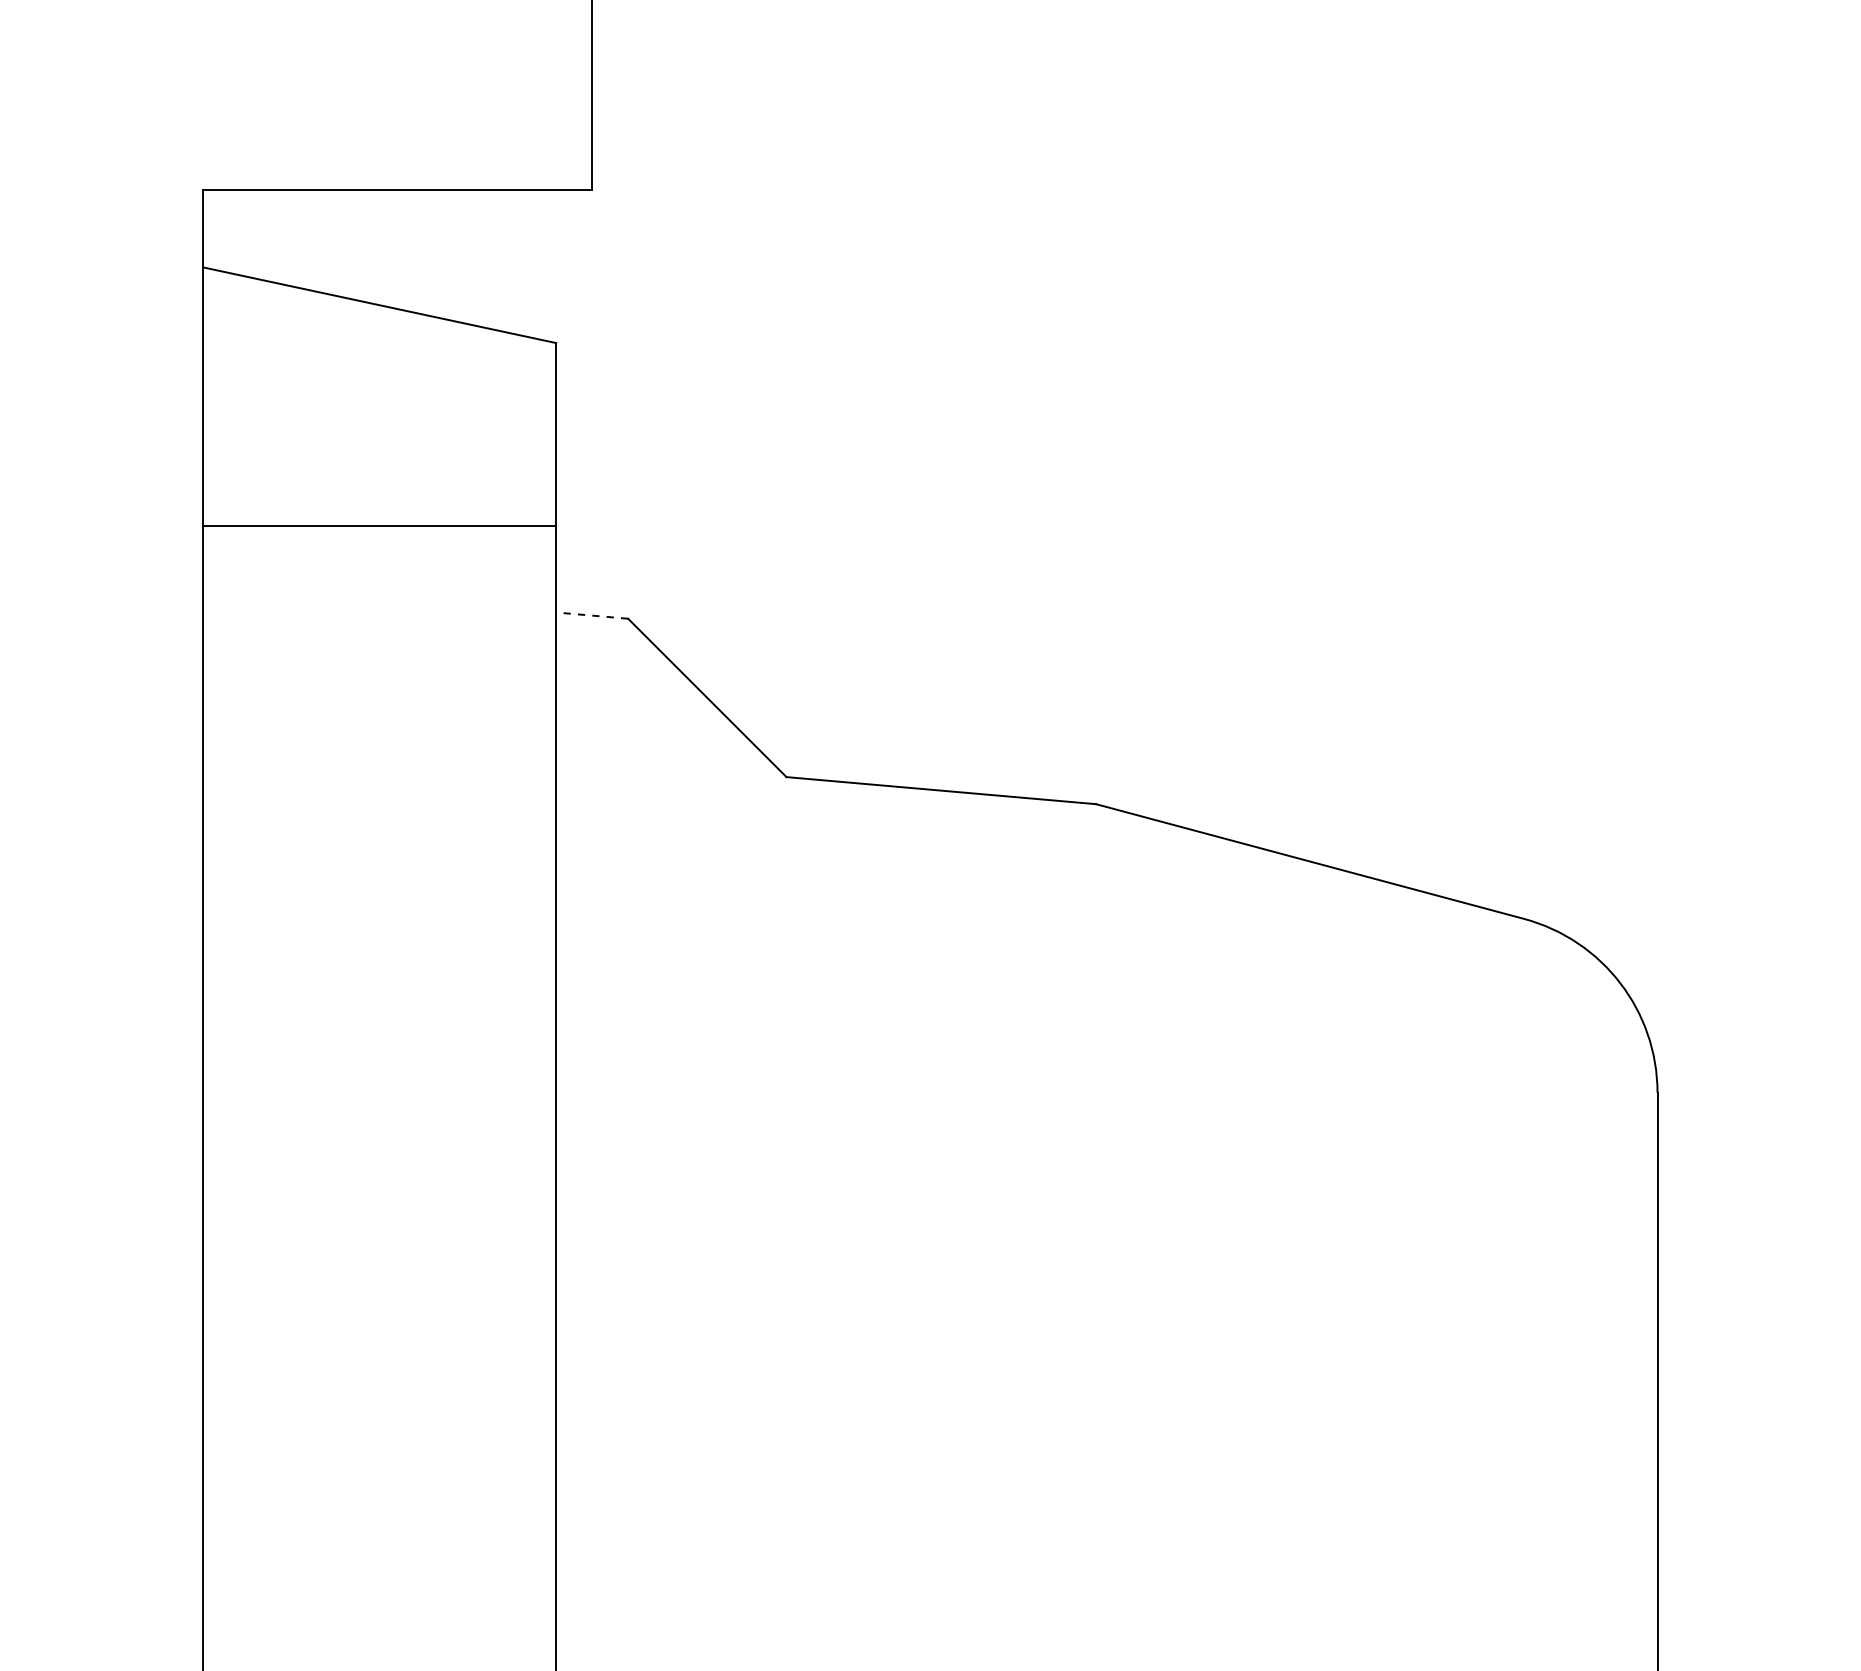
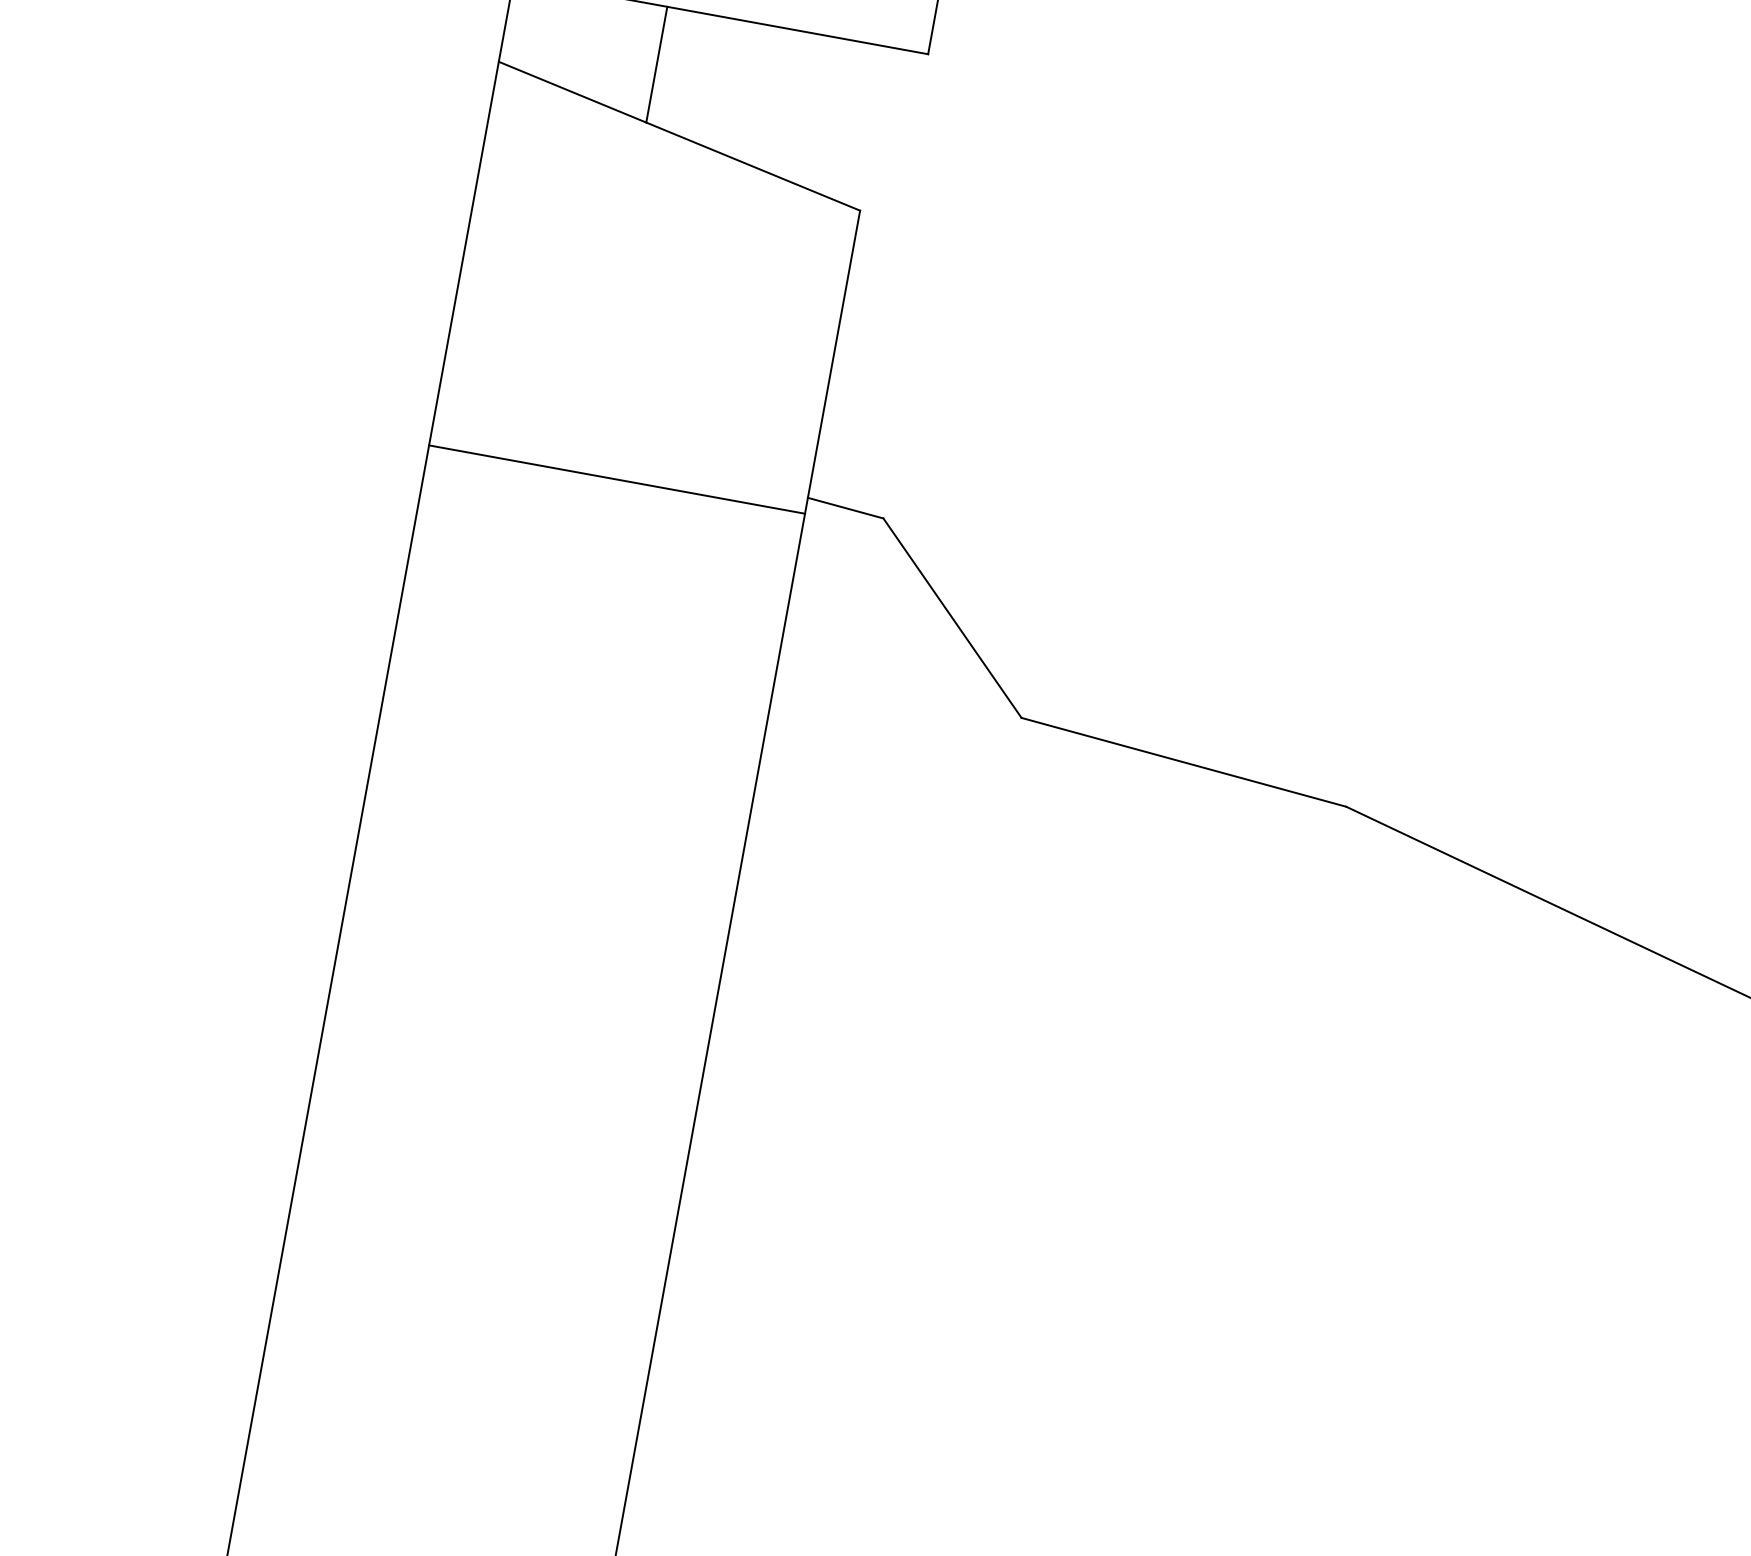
line: (347, 243) -> (656, 64), added
line: (379, 526) -> (616, 479), moved
line: (591, 615) -> (844, 507), dashed -> solid

